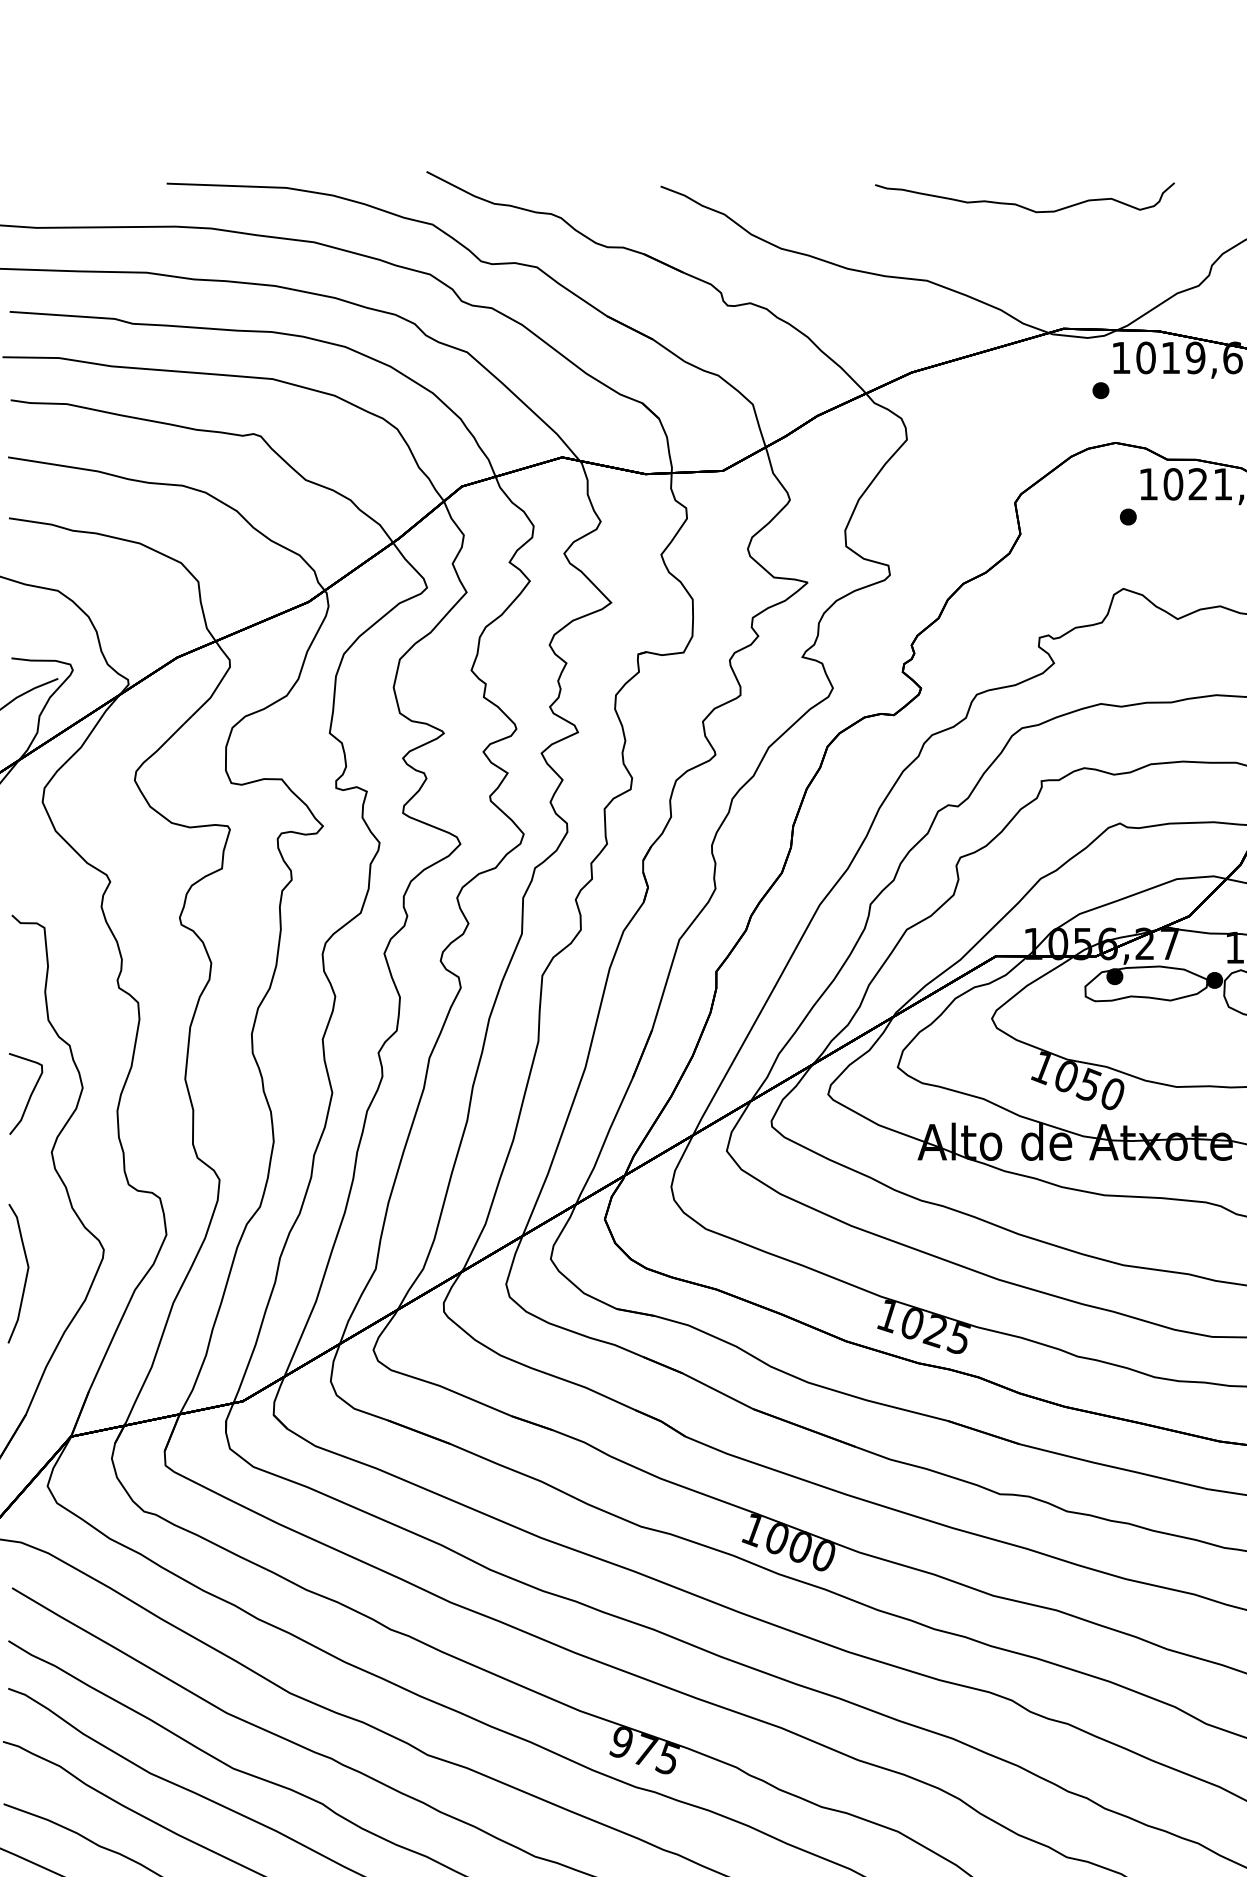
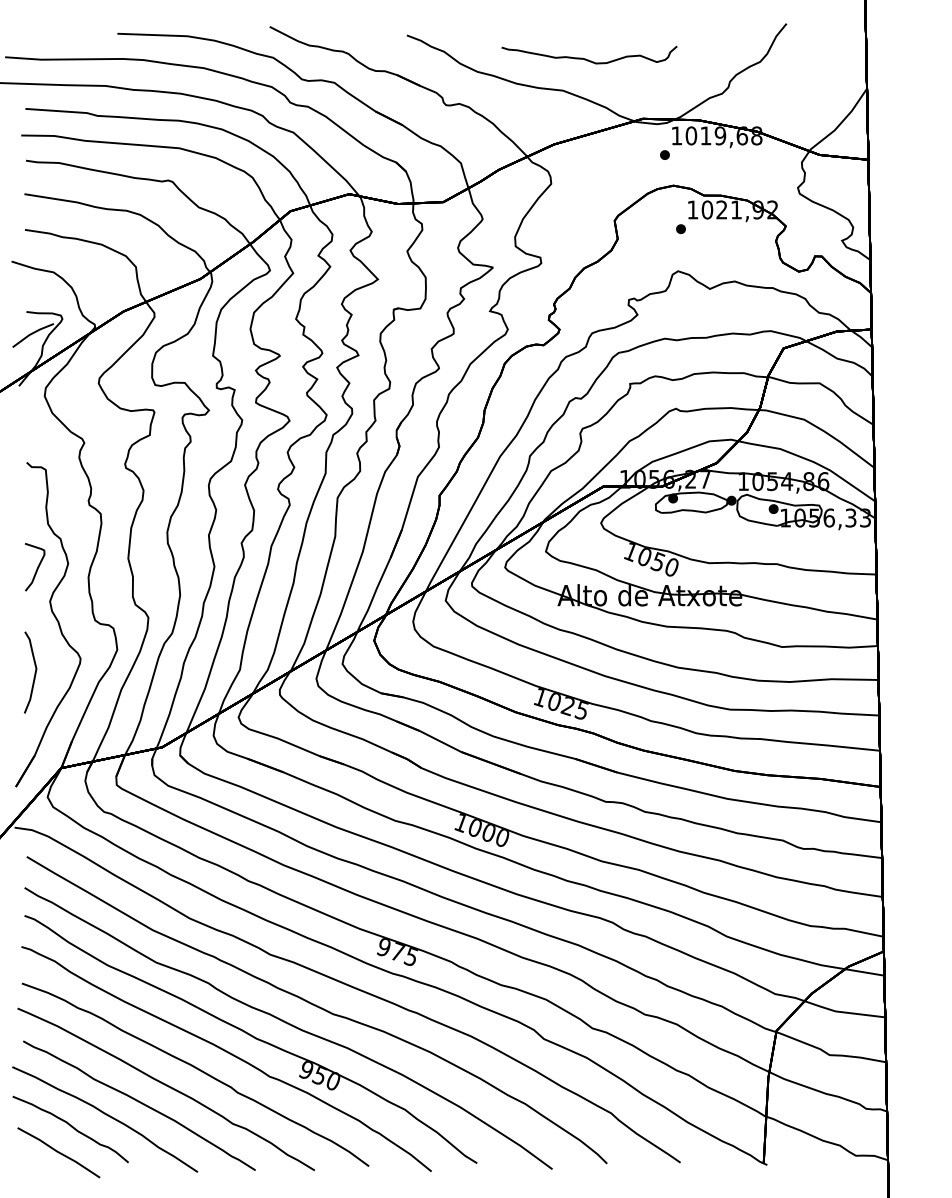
part: (1025, 196) -> (589, 54), moved

